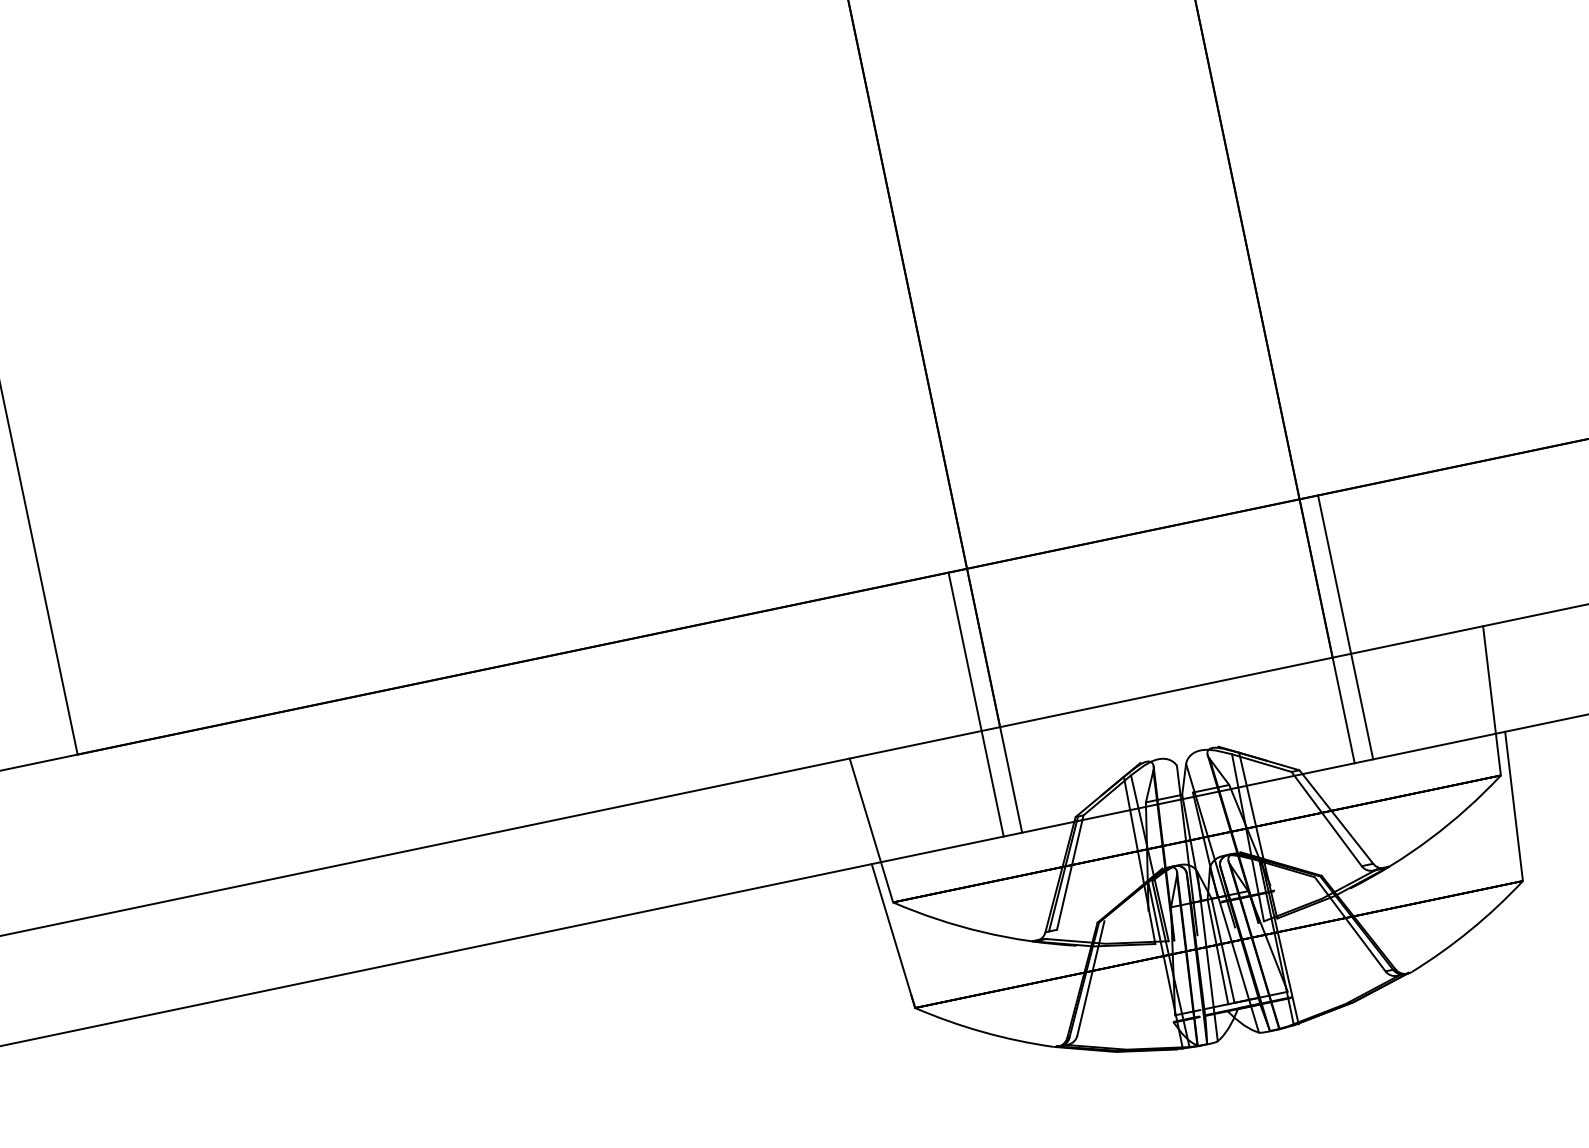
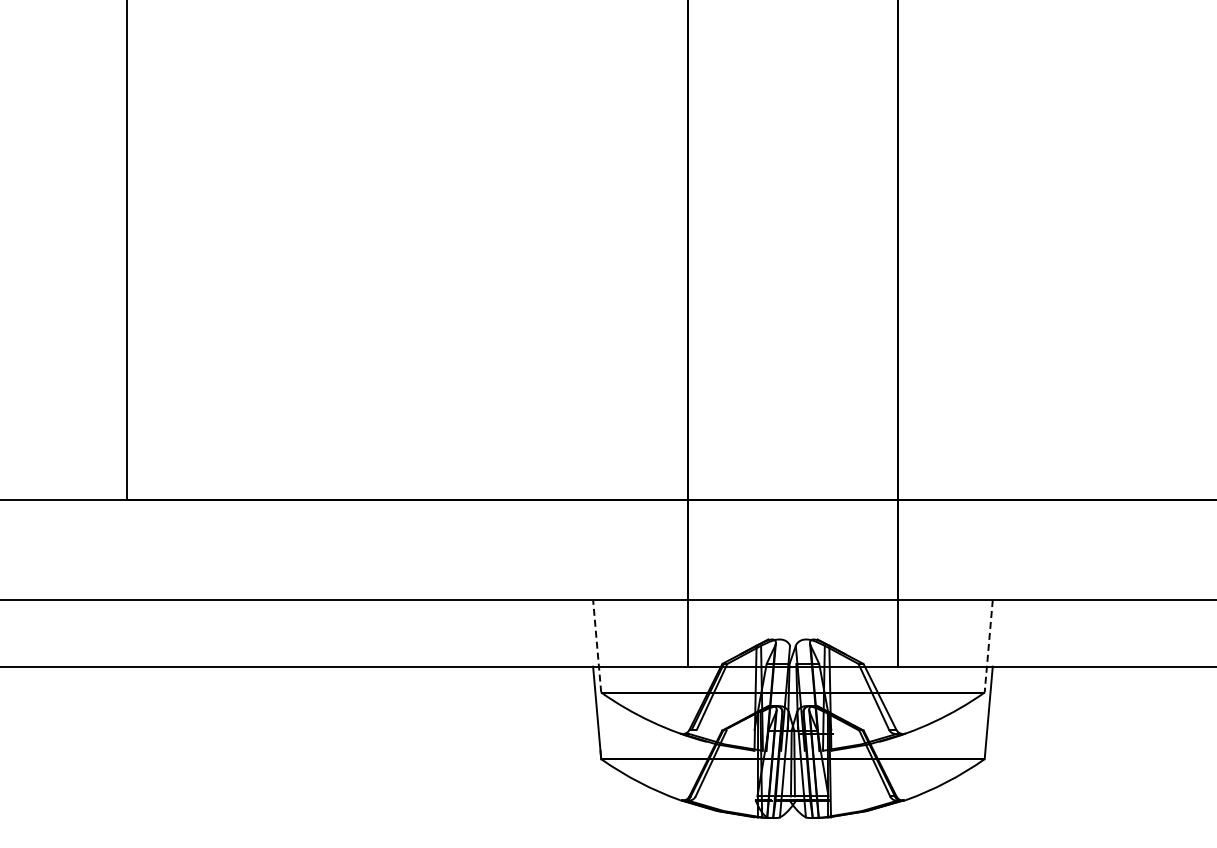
line: (1345, 627) -> (909, 583), removed
line: (1491, 701) -> (988, 646), solid -> dashed
line: (976, 704) -> (676, 583), removed
line: (871, 829) -> (597, 645), solid -> dashed

